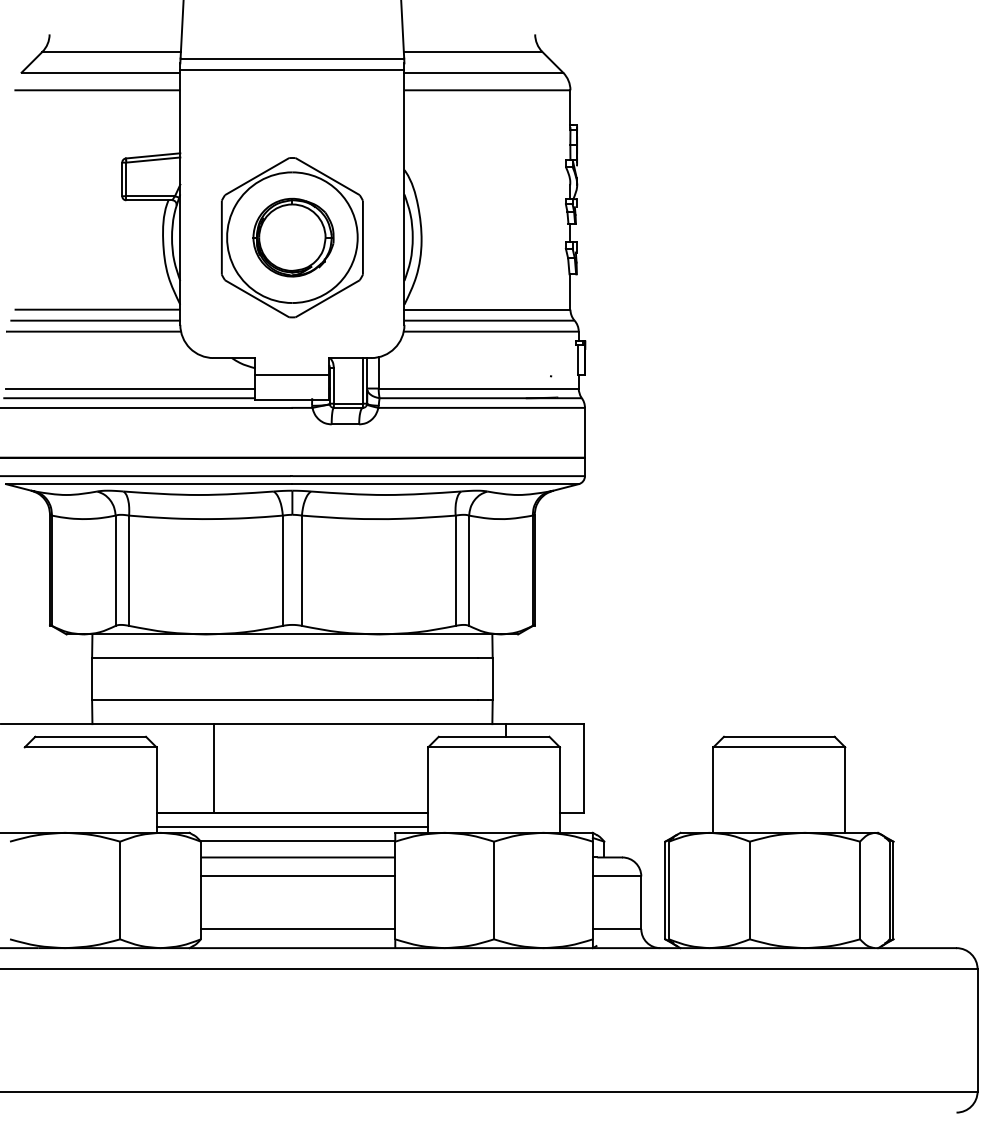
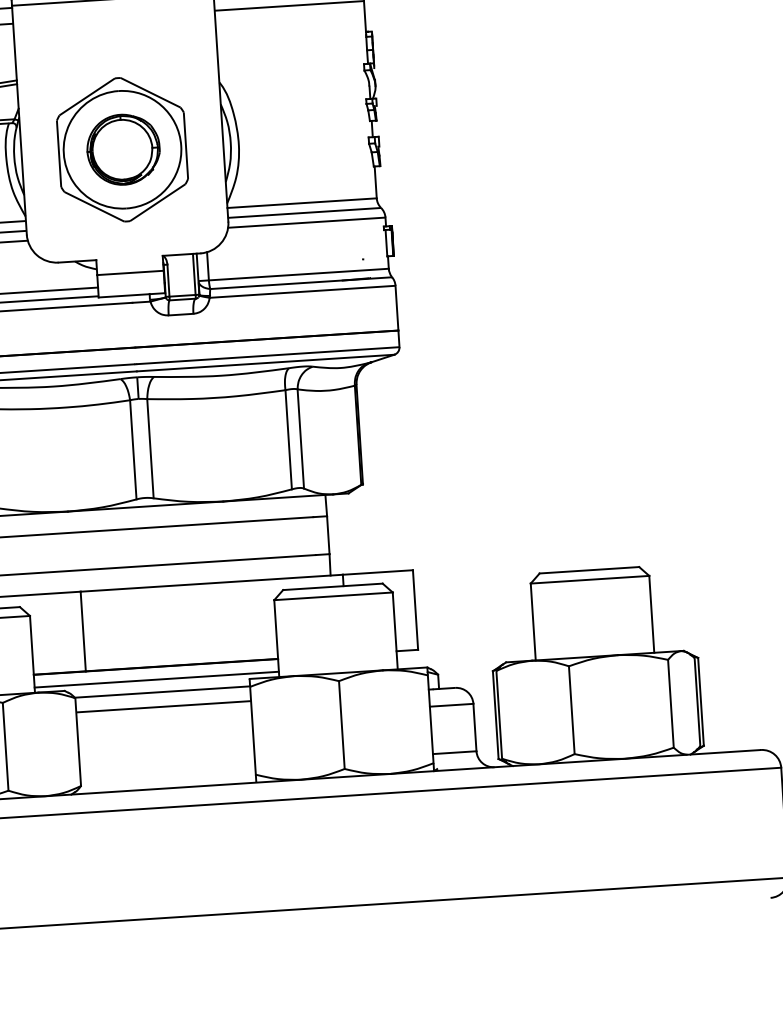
line: (297, 876) -> (164, 723), removed
line: (297, 929) -> (167, 771), removed

